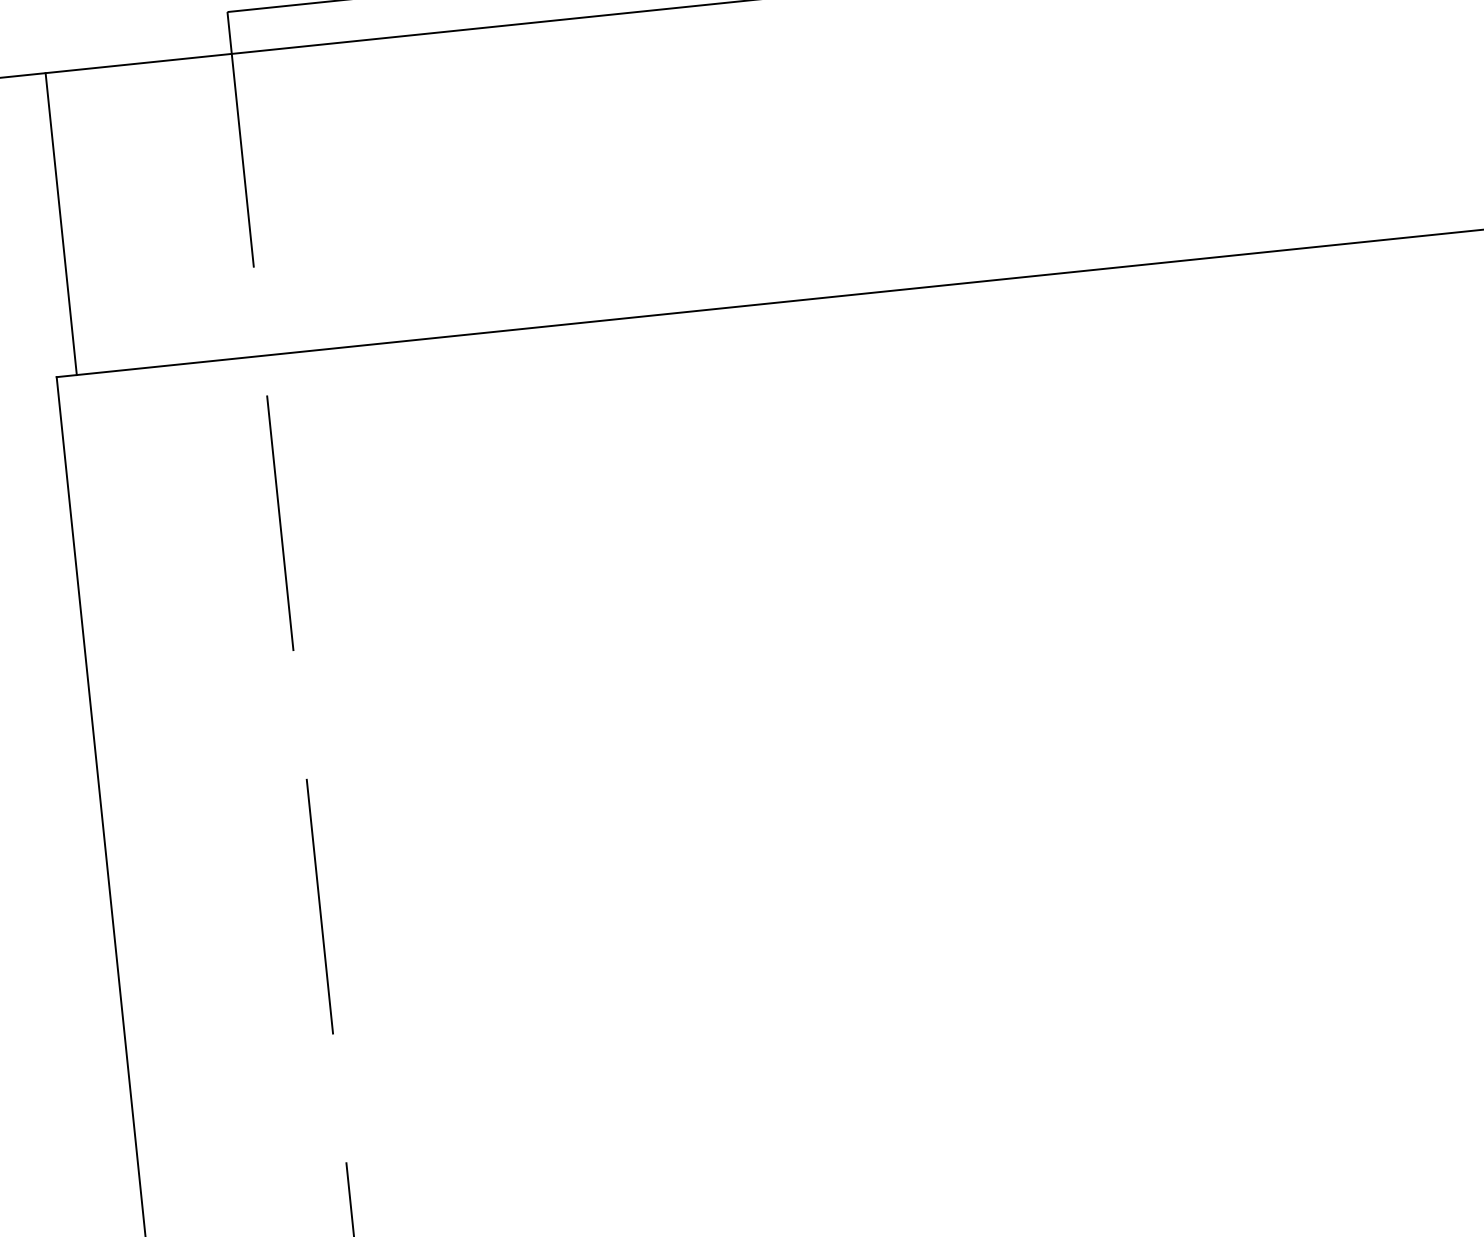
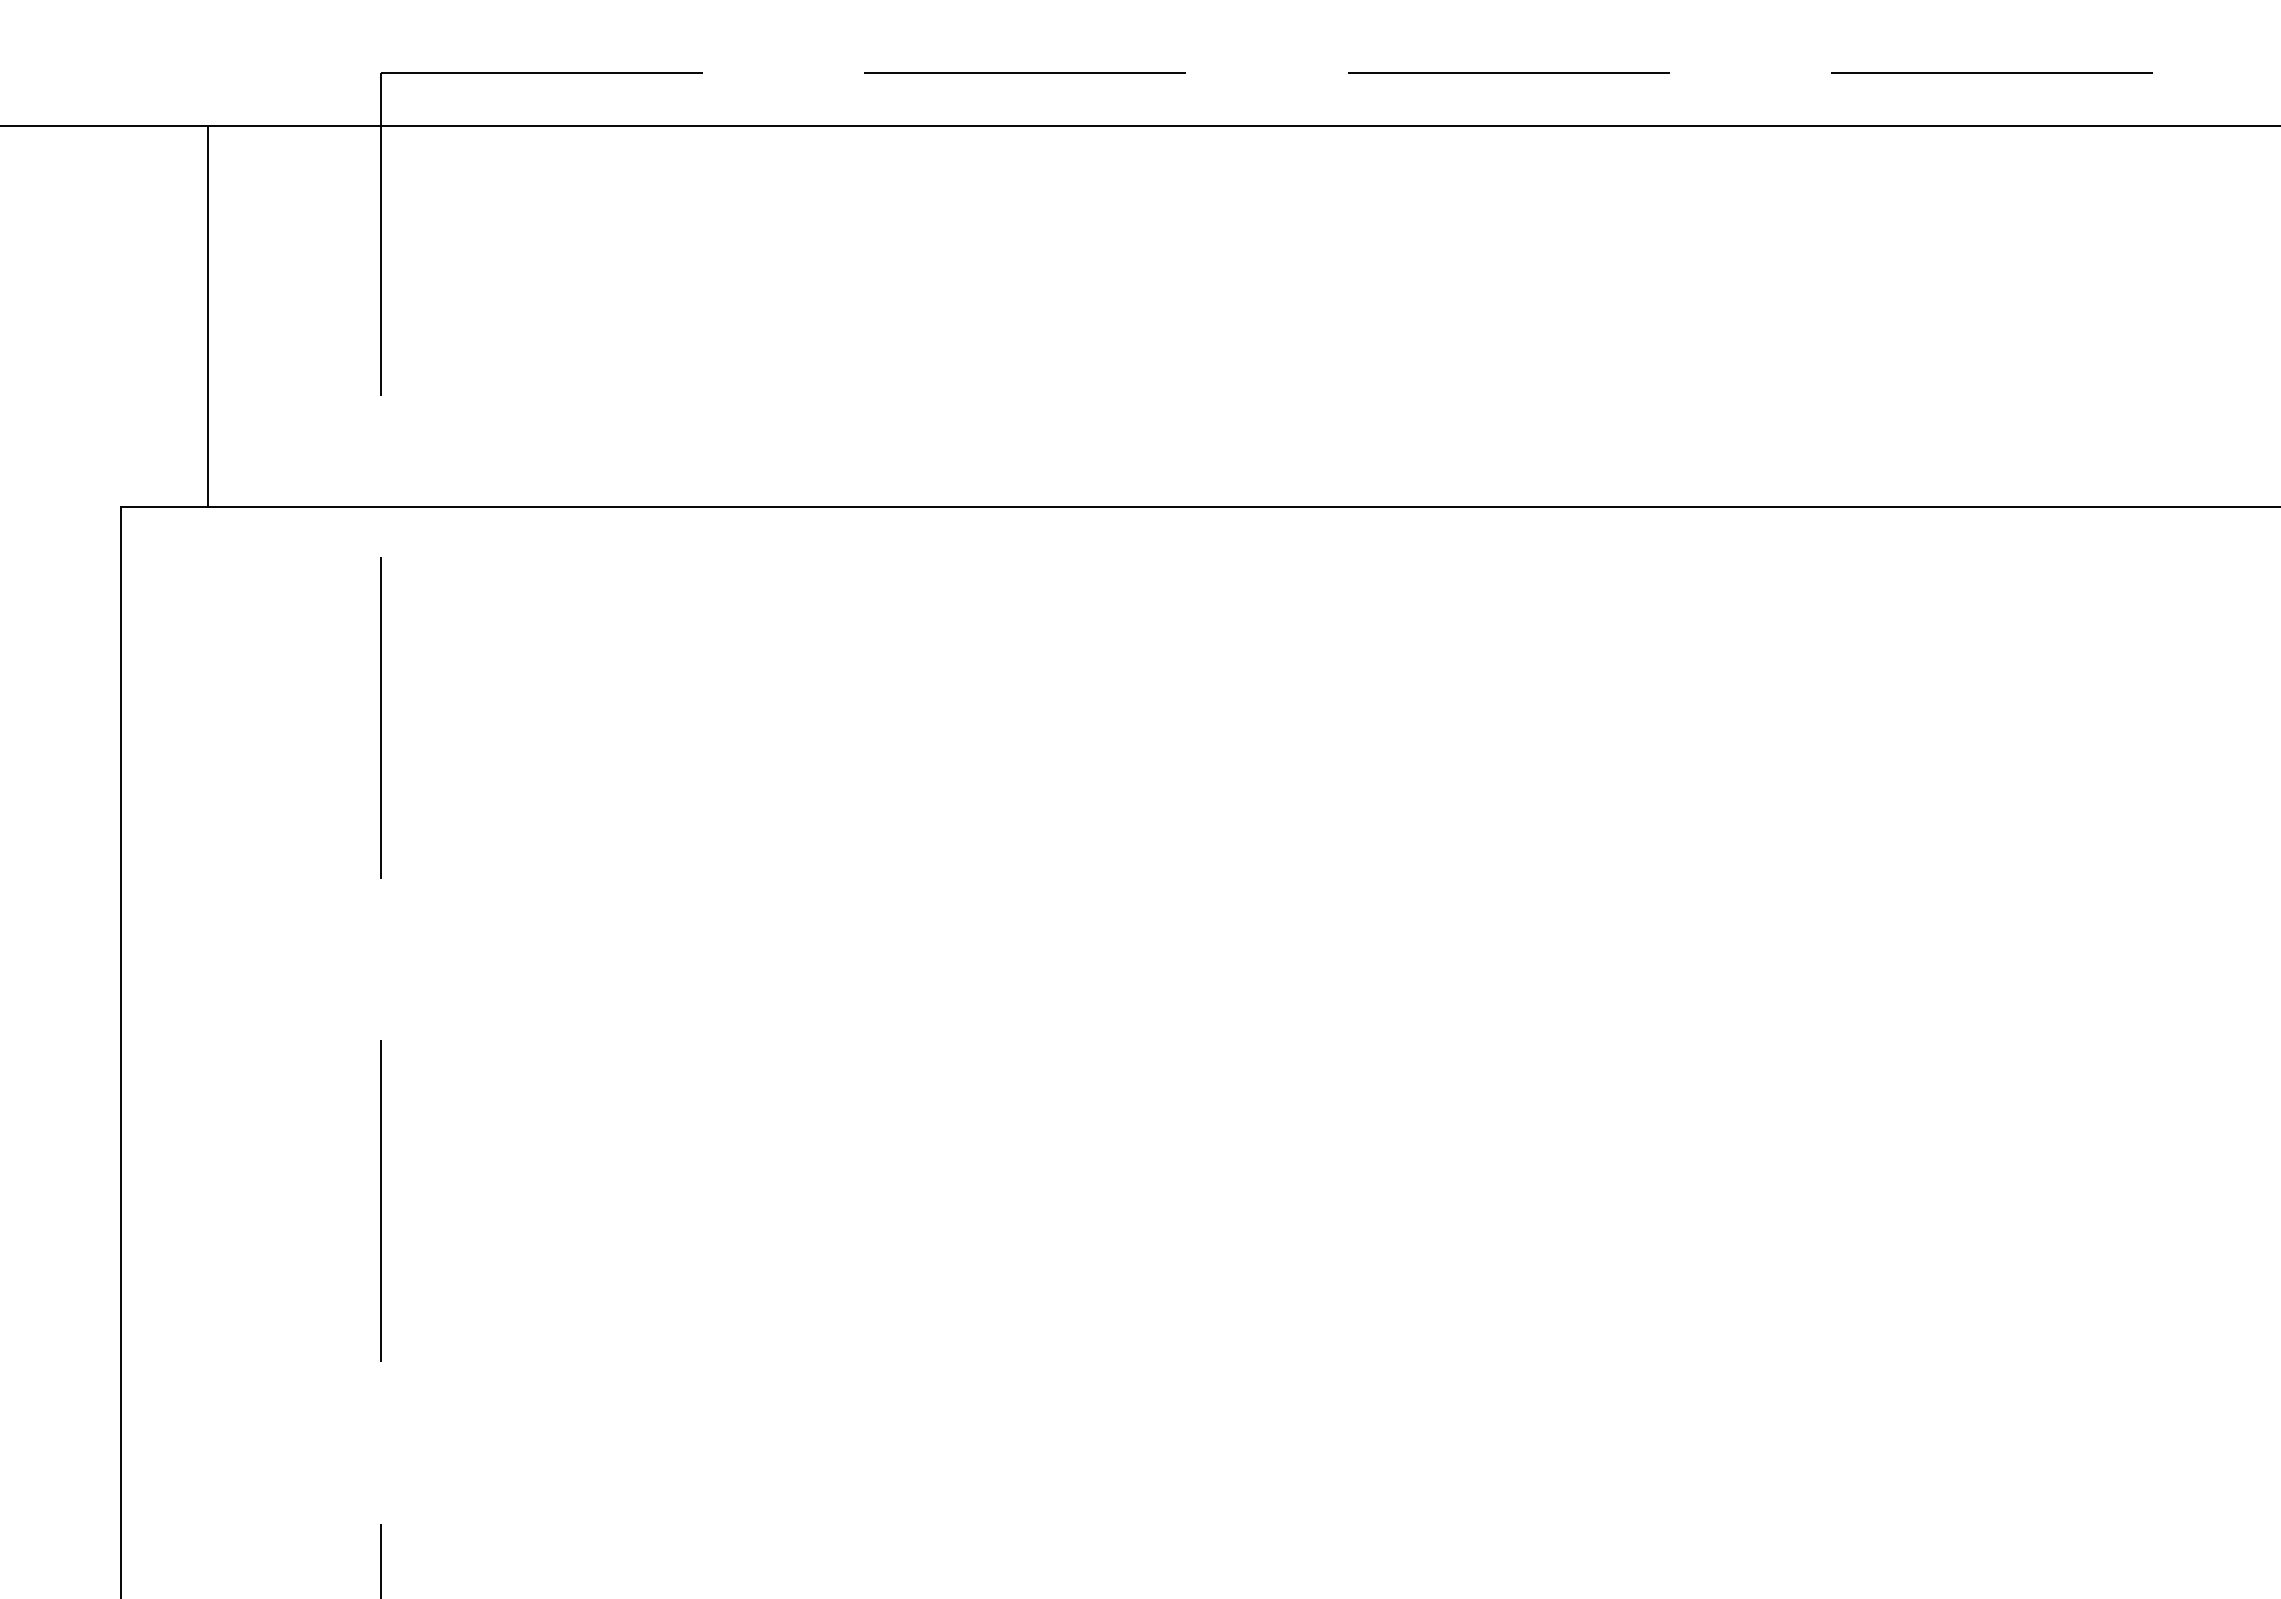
line: (60, 224) -> (207, 316), moved

